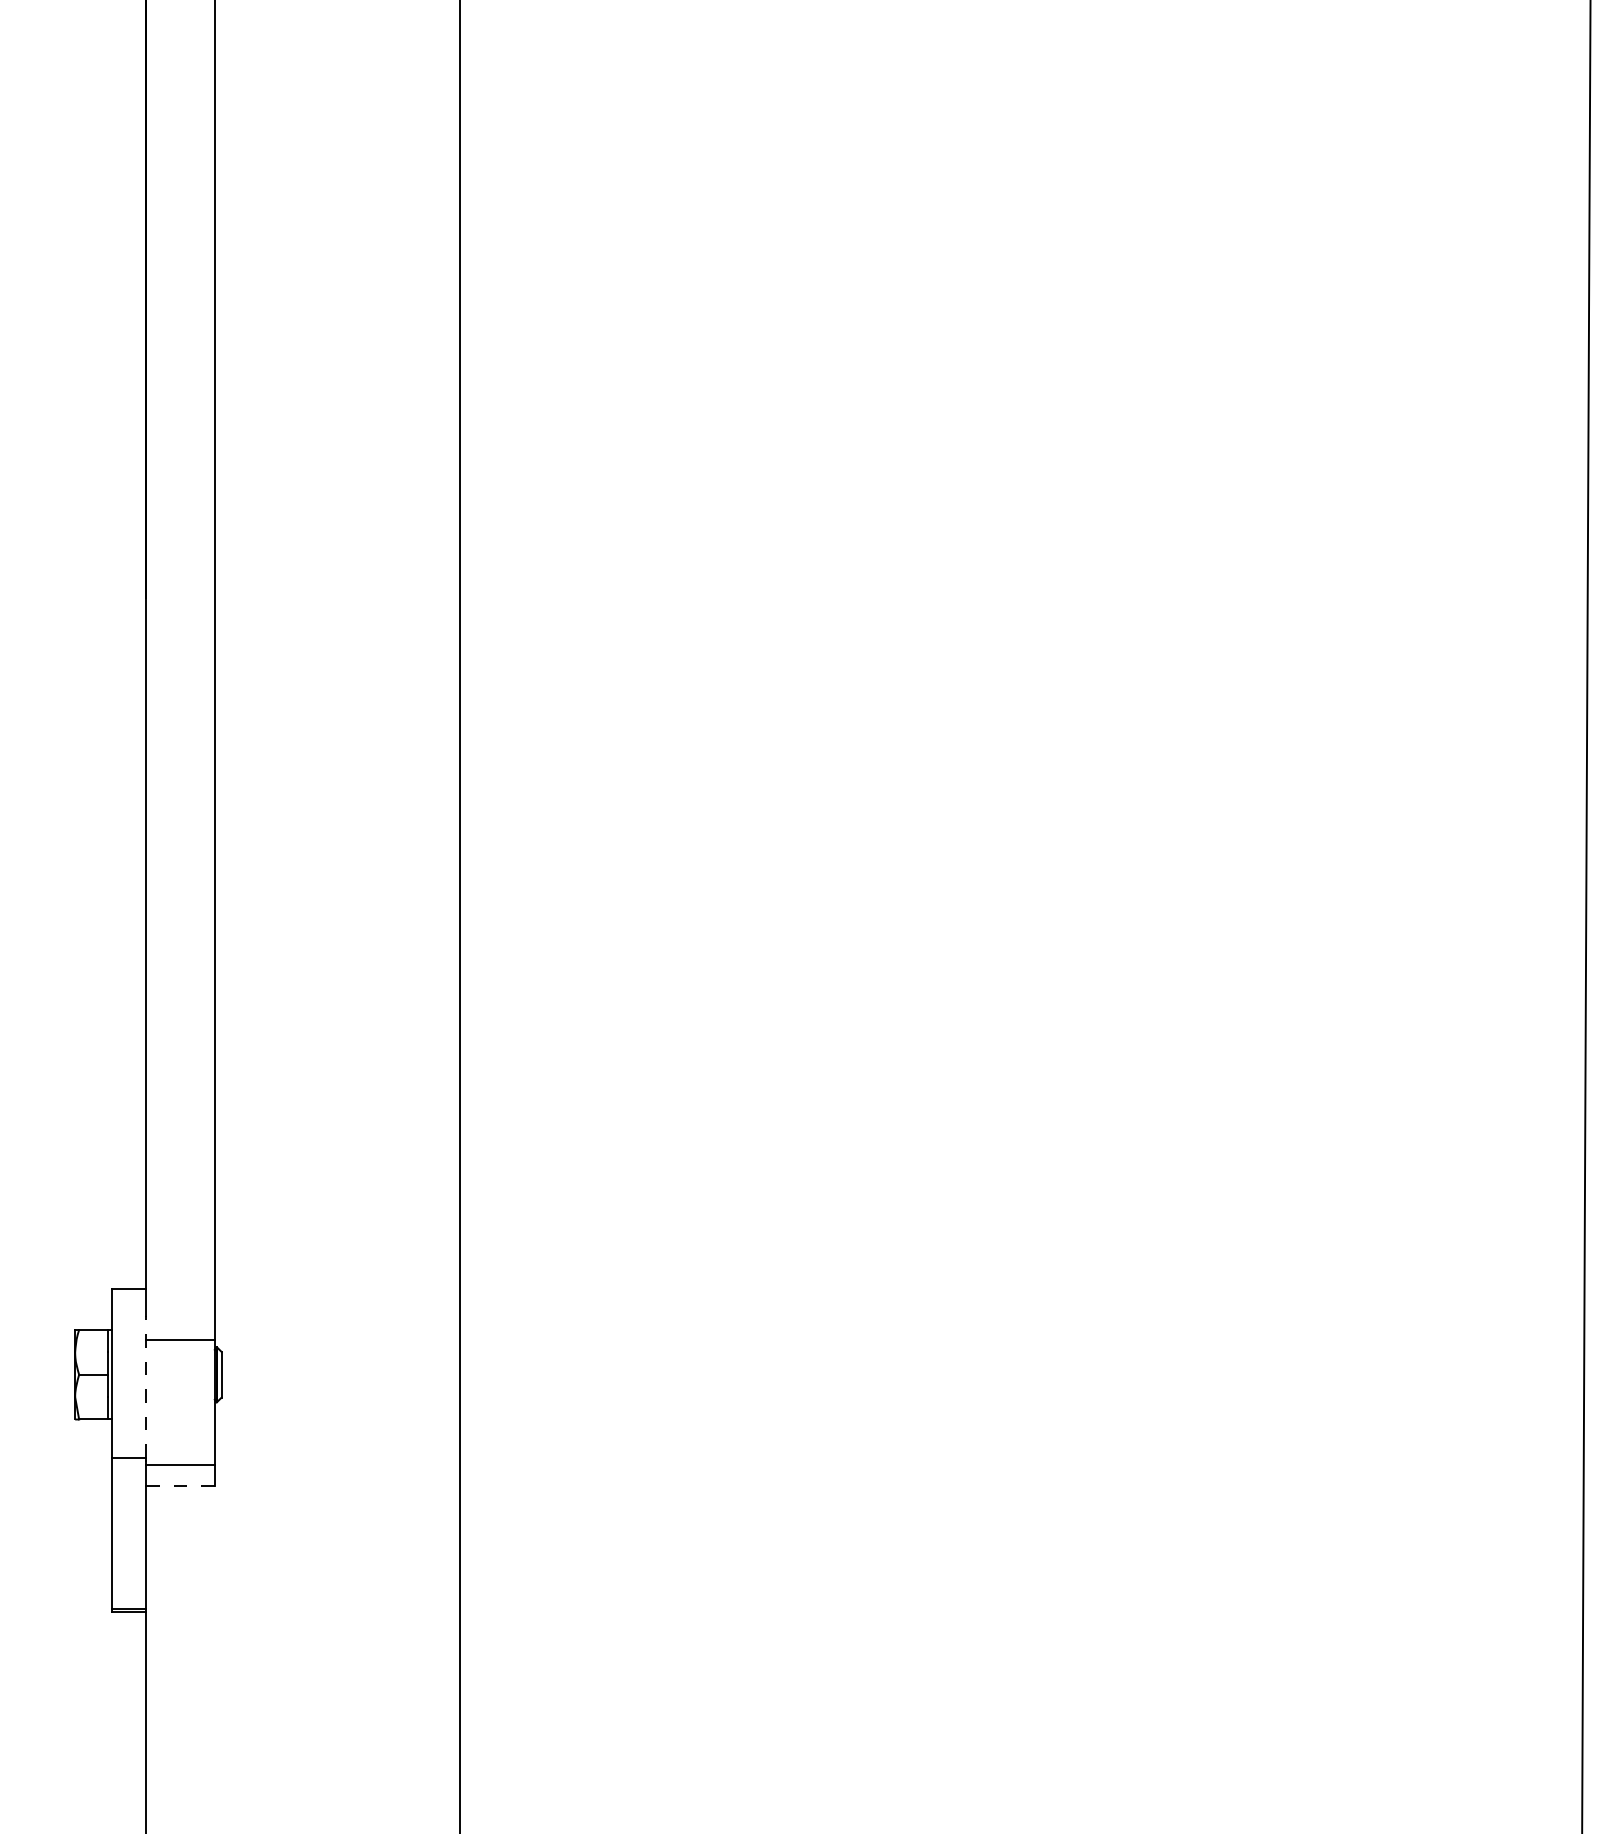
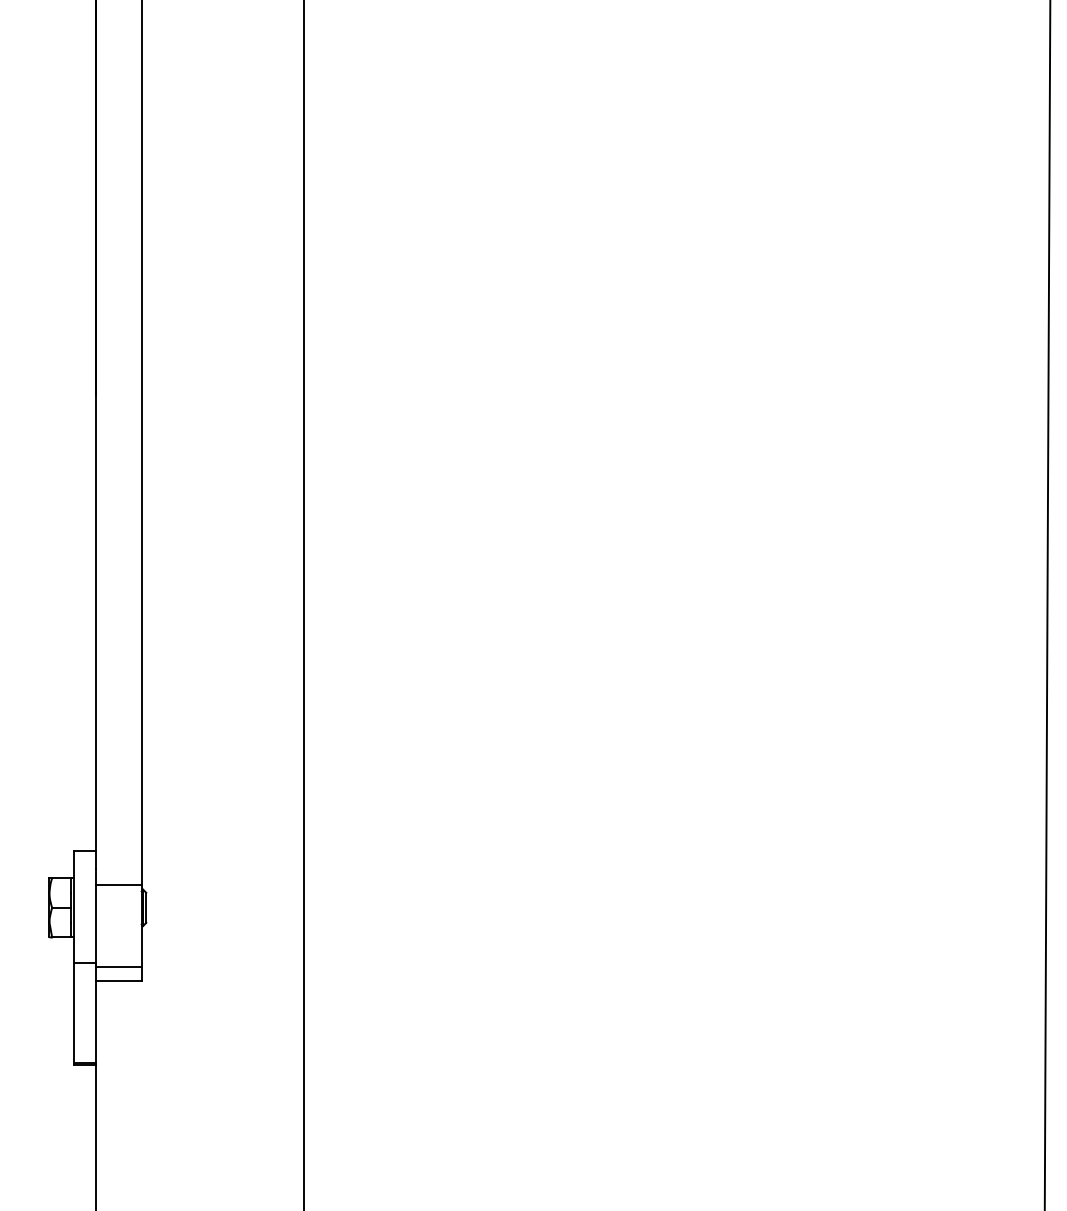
line: (146, 1386) -> (96, 915), dashed -> solid
line: (181, 1486) -> (119, 981), dashed -> solid

